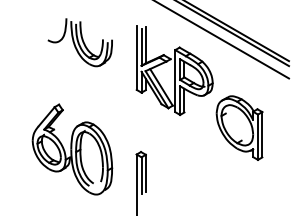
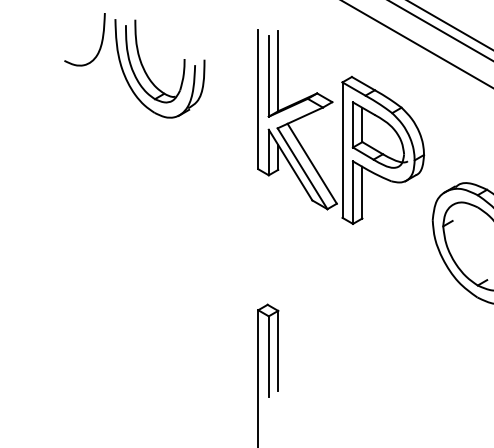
part: (72, 149) -> (118, 299), removed

